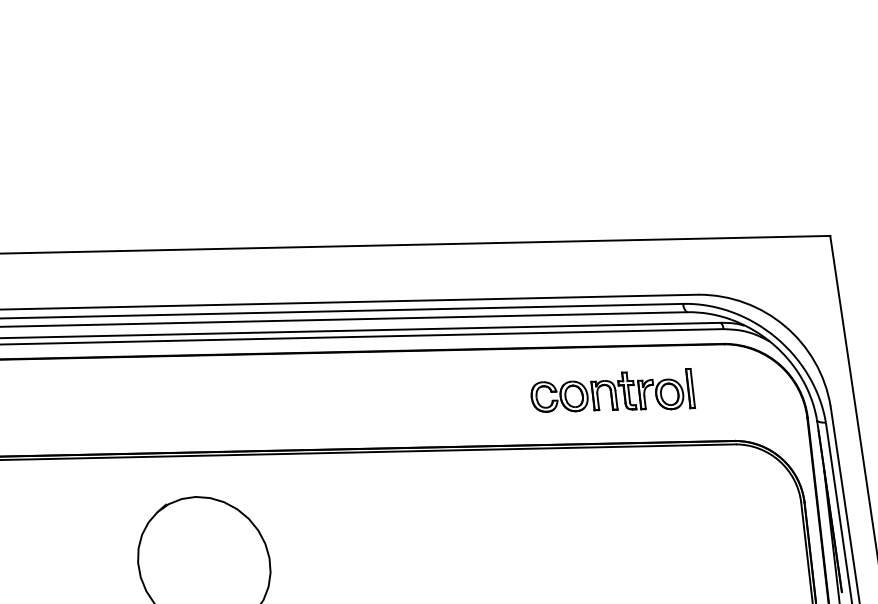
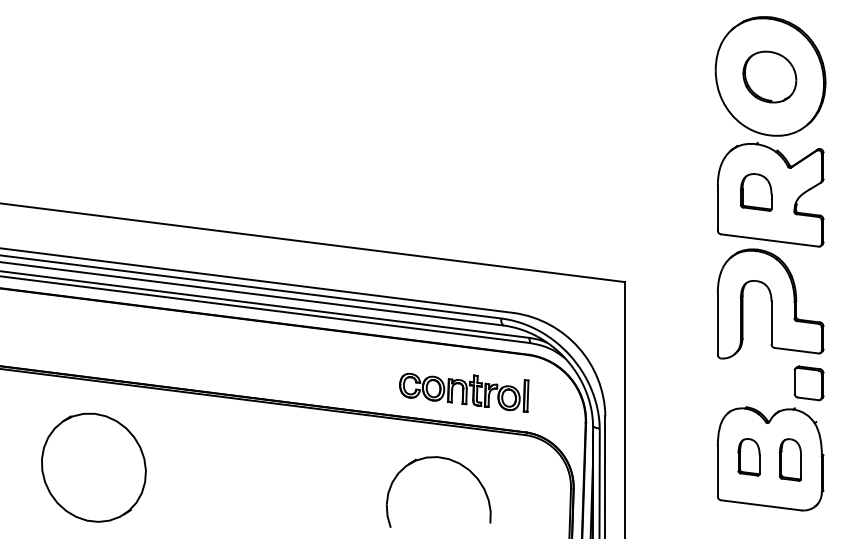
part: (613, 395) -> (464, 392), moved
part: (638, 489) -> (444, 459), added

